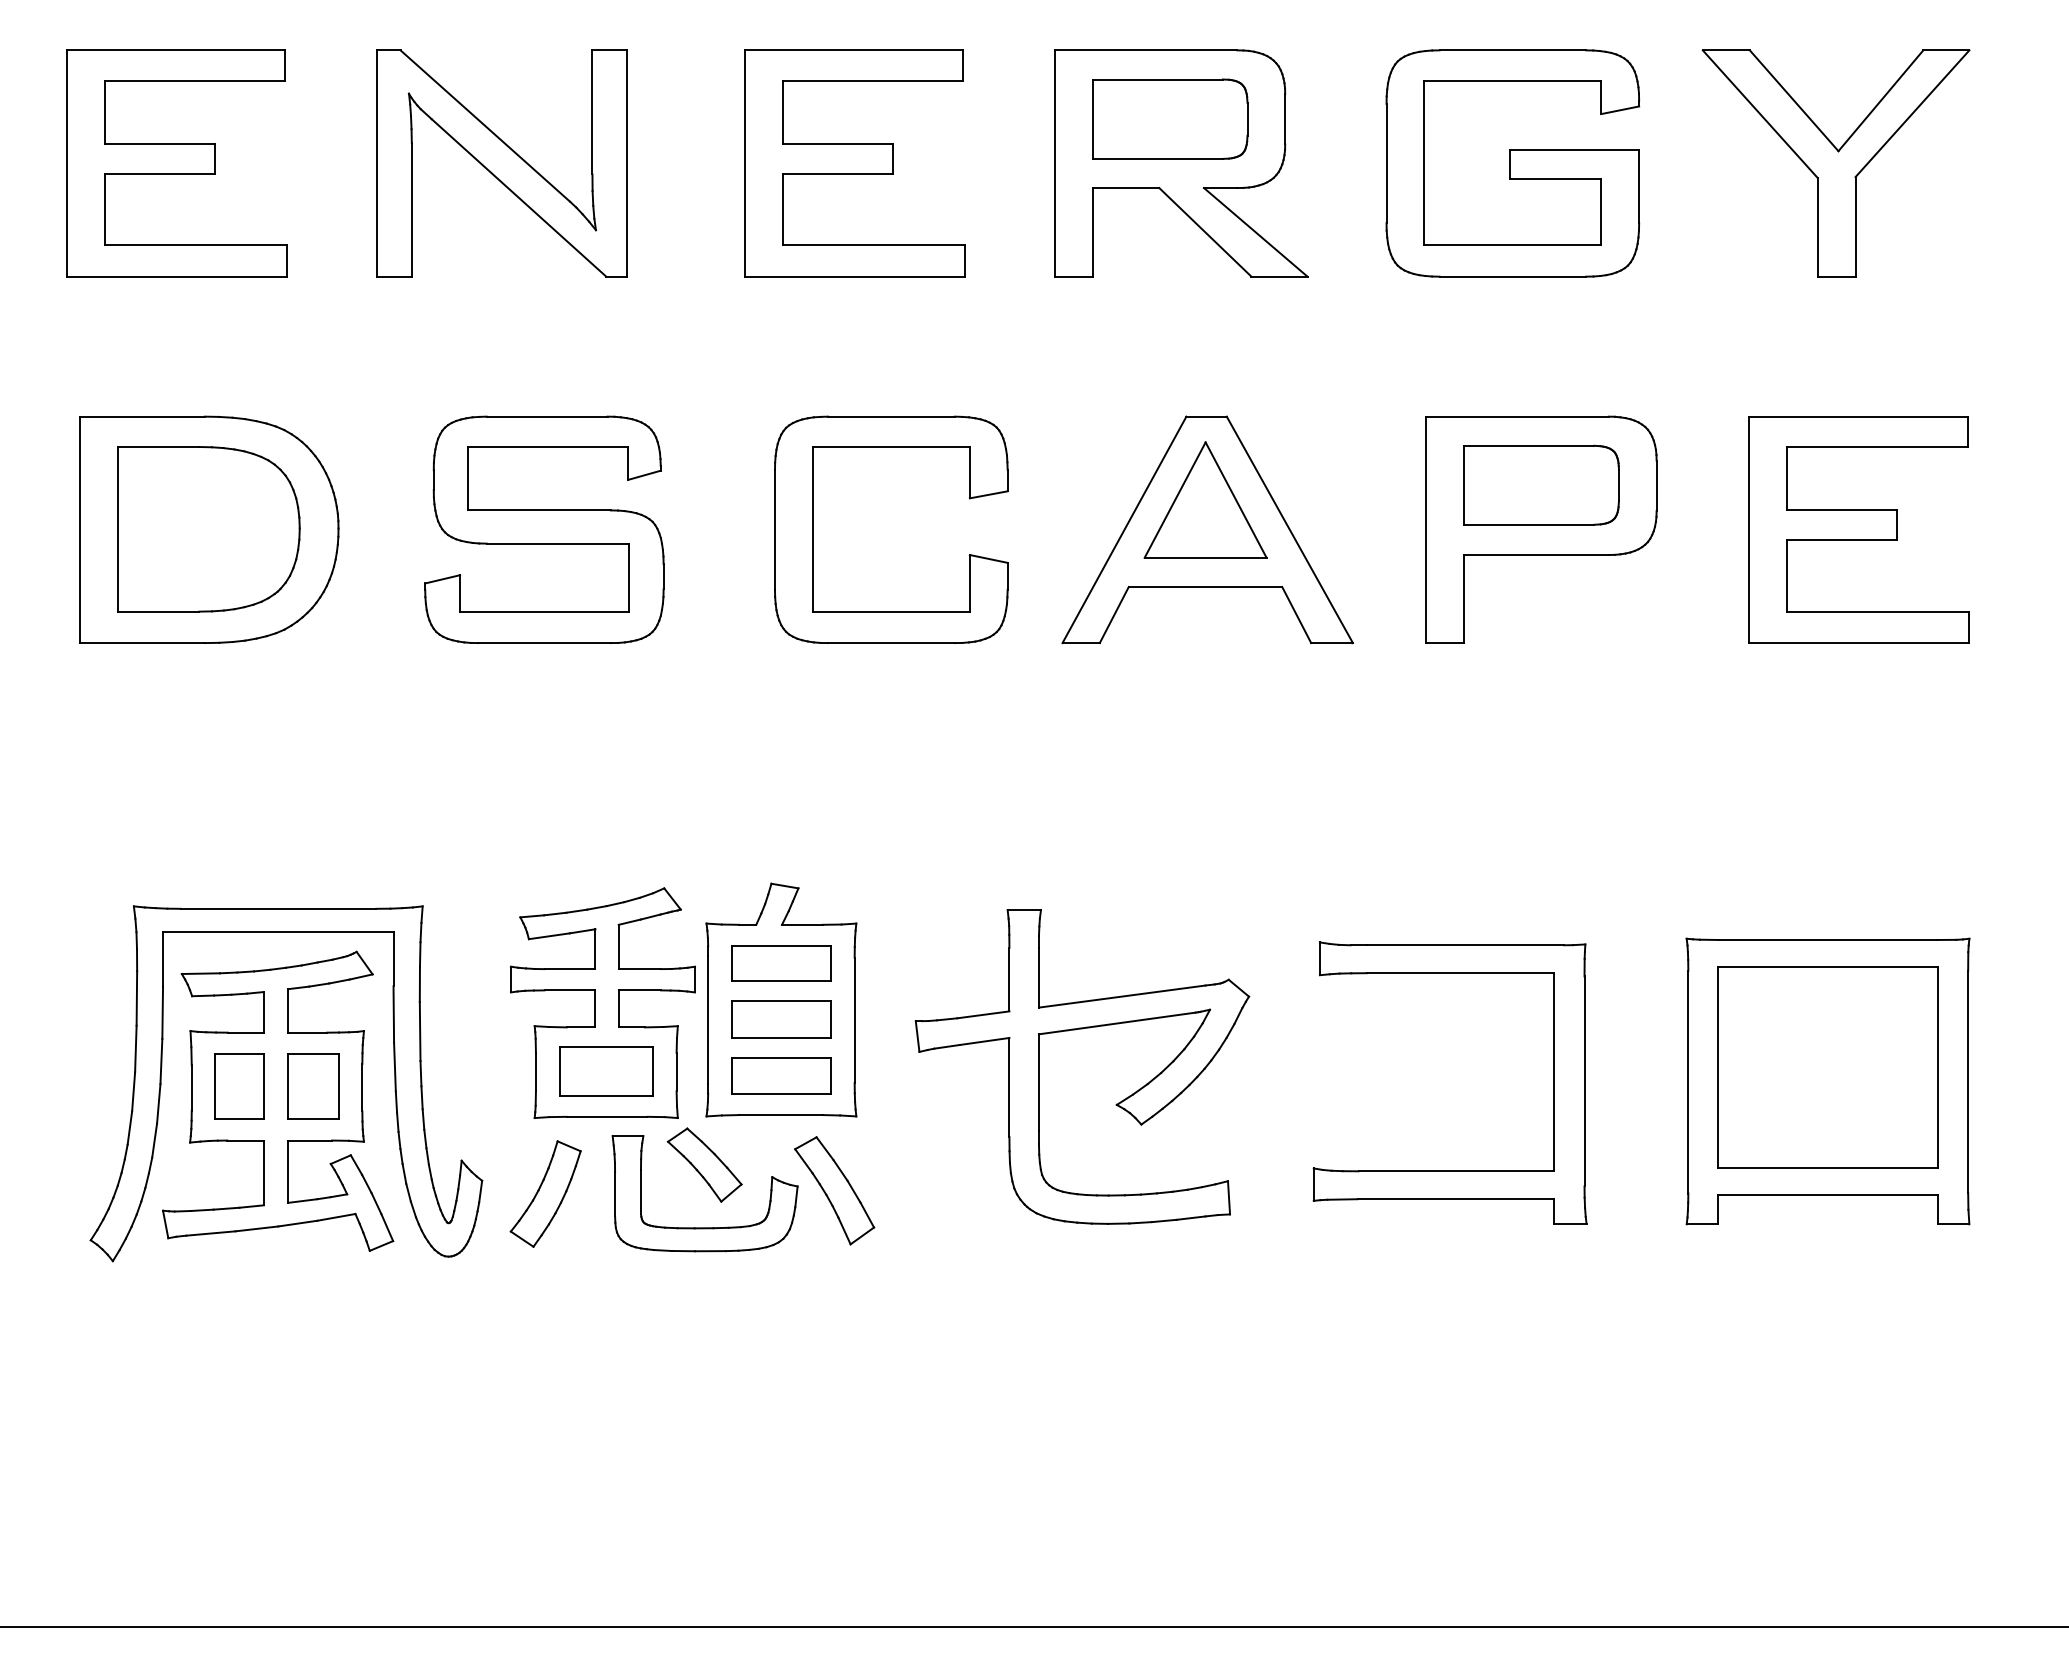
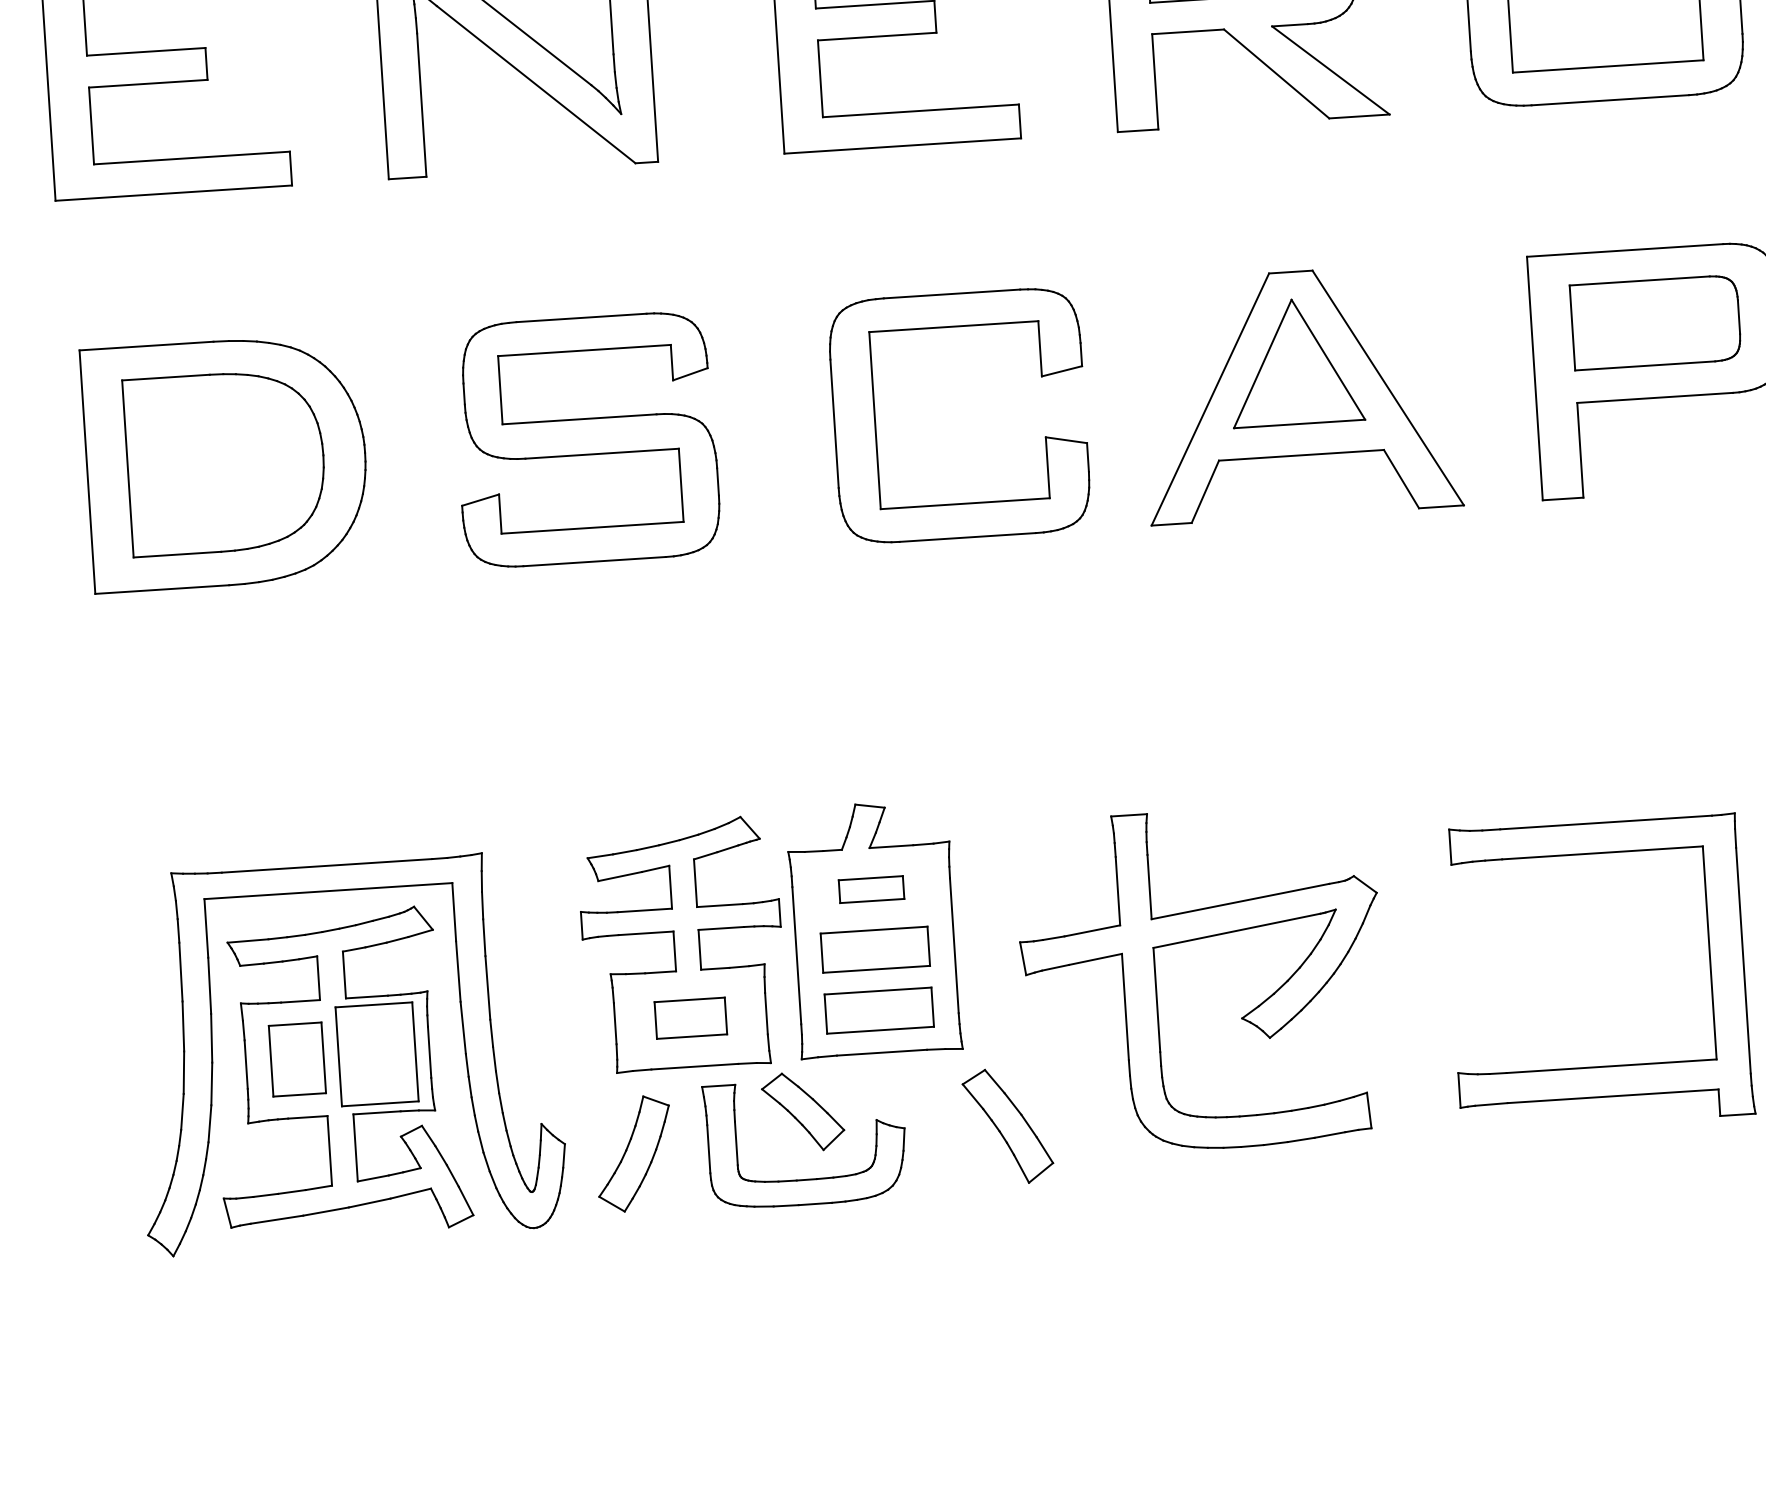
part: (781, 963) -> (871, 889), size x0.6
part: (606, 1071) -> (691, 1017), size x0.7
part: (313, 1086) -> (376, 1054), size x1.4
part: (834, 1190) -> (1007, 1126), moved

